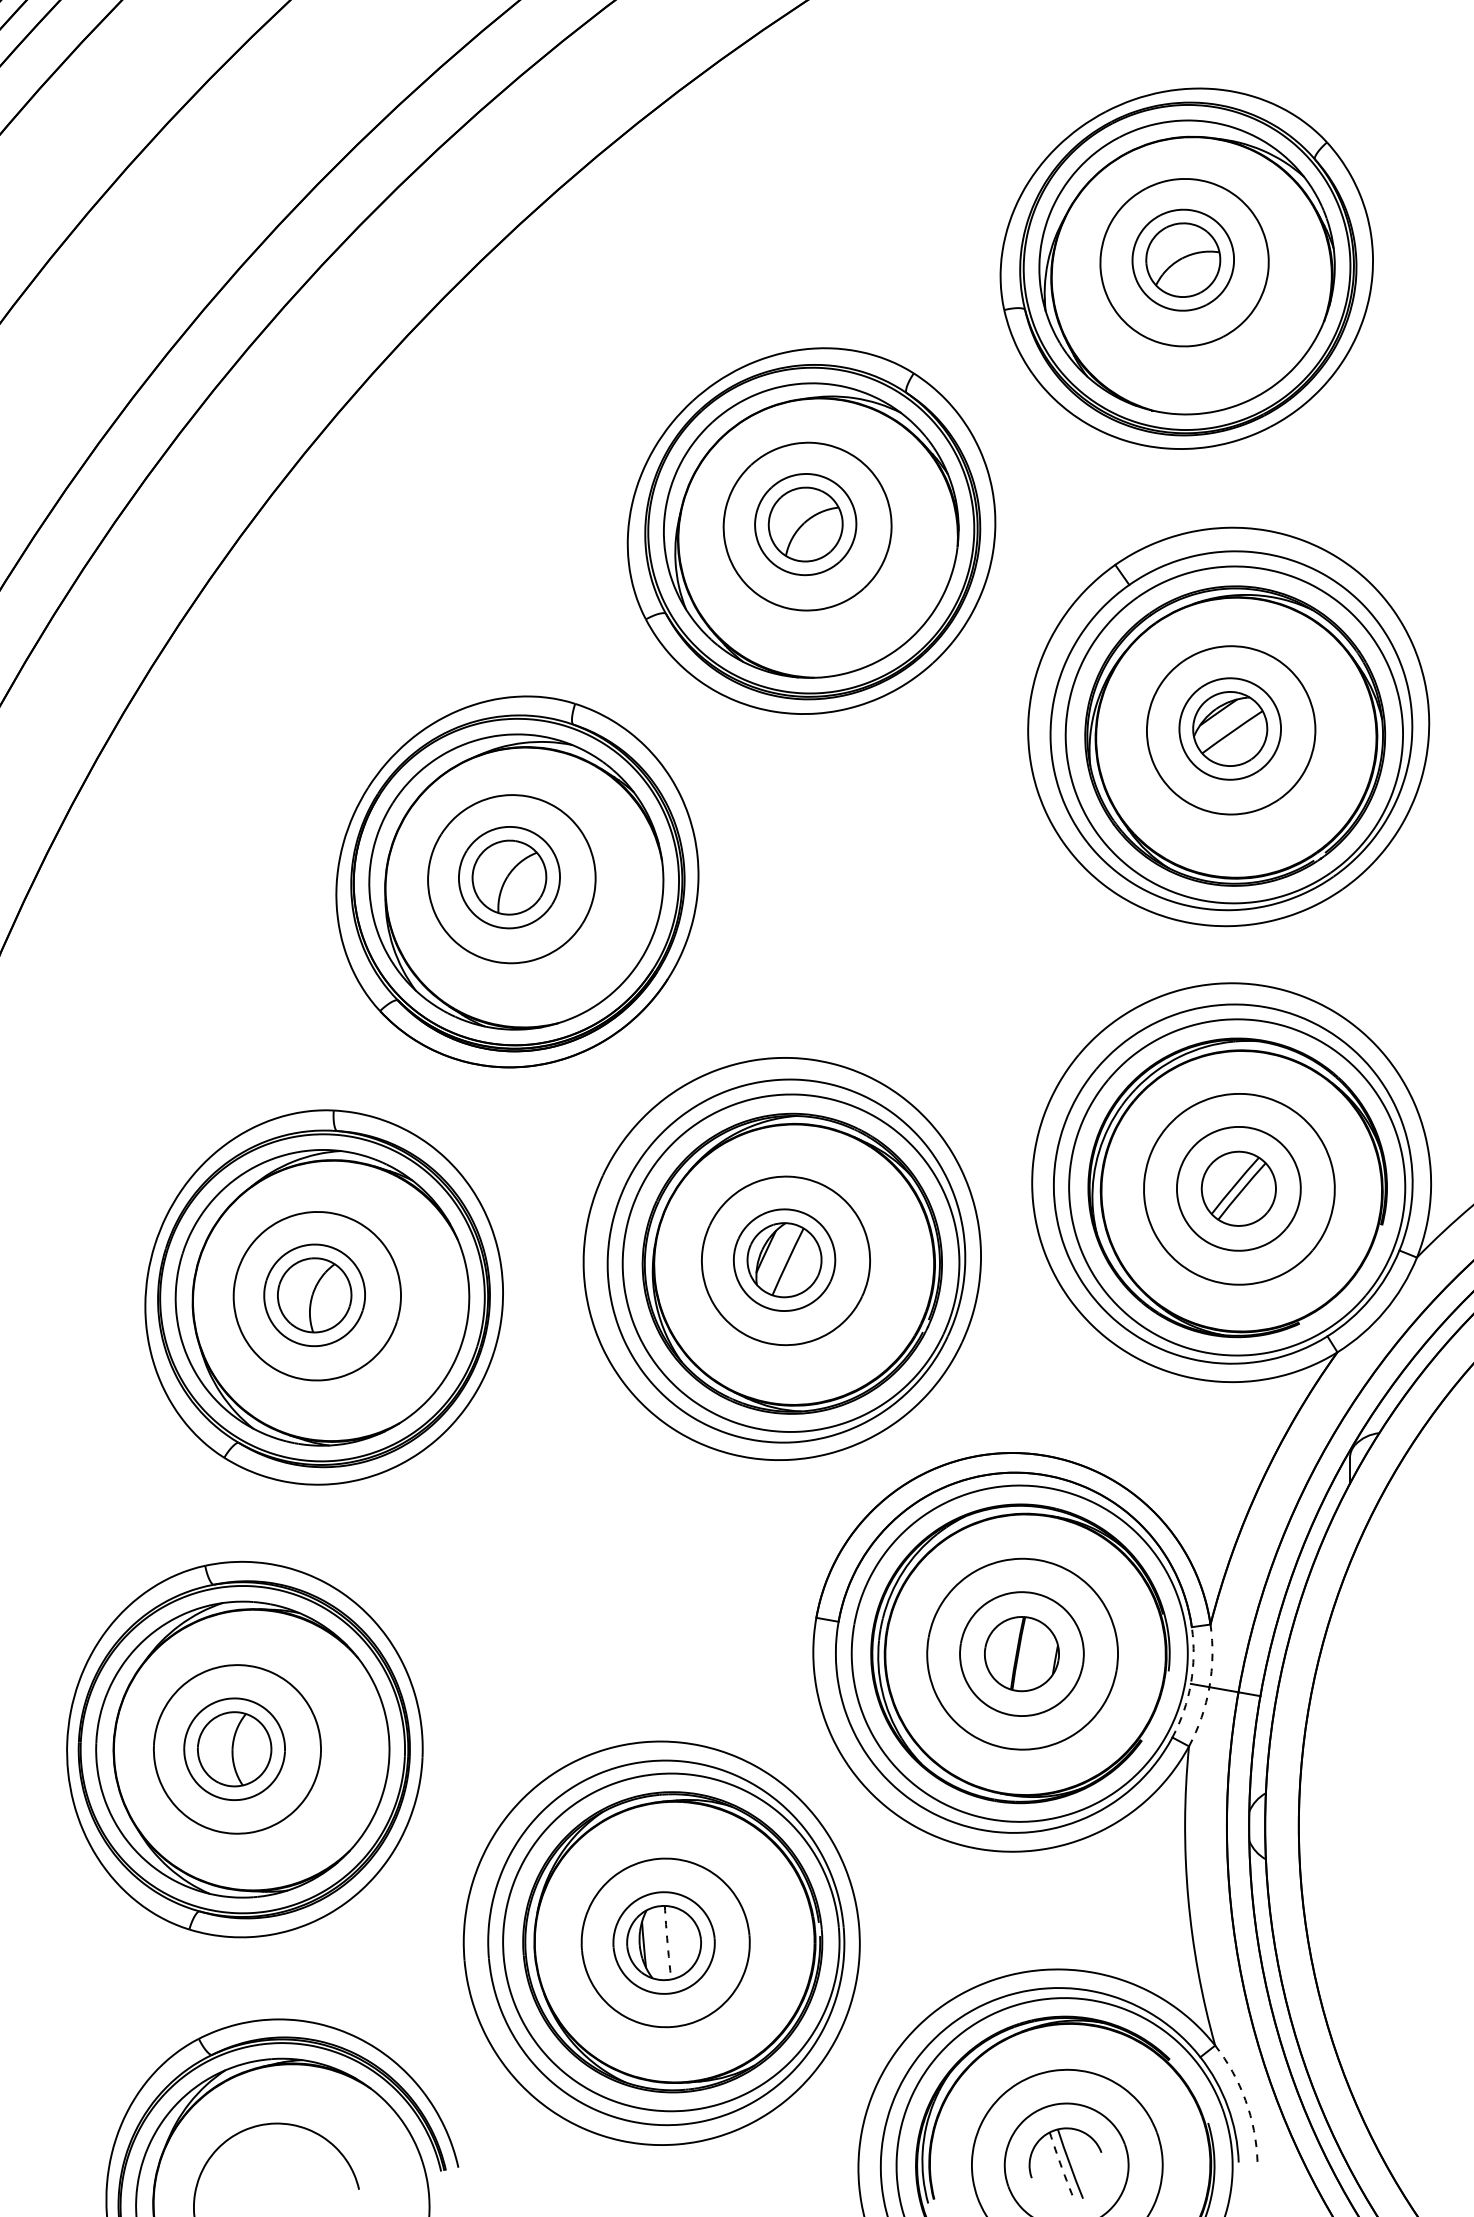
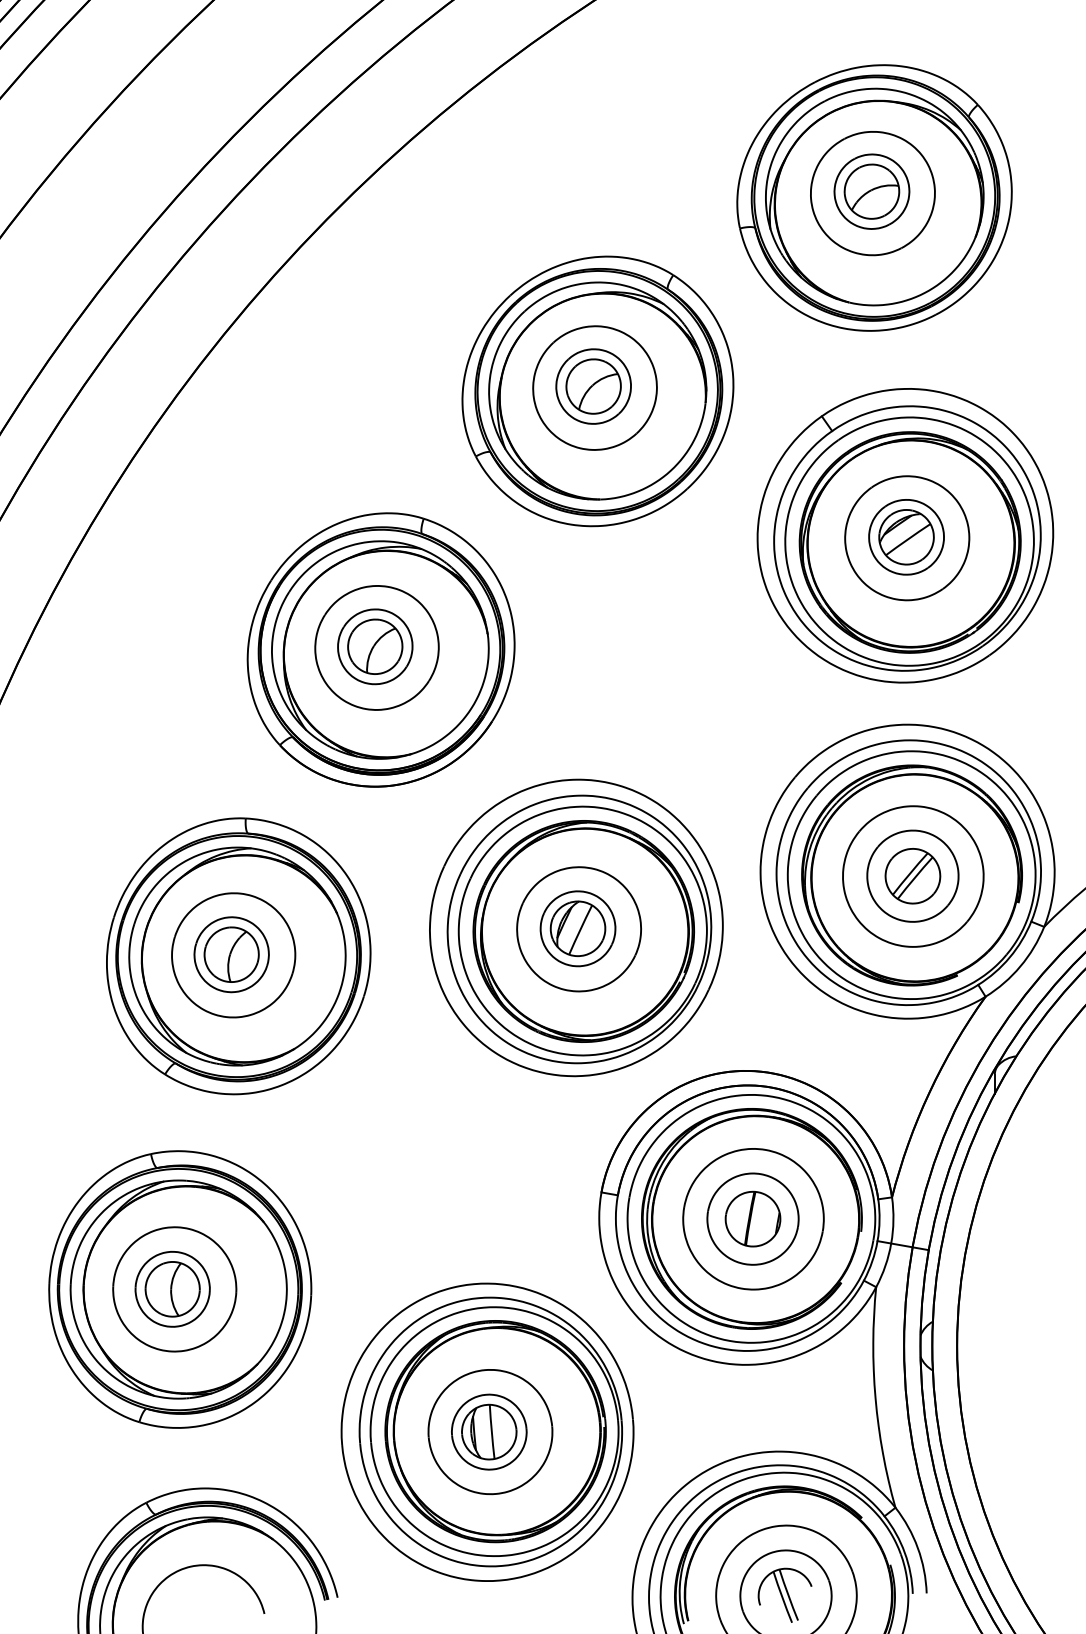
arc: (1190, 1683) -> (877, 1240), dashed -> solid
arc: (1209, 1687) -> (891, 1243), dashed -> solid
arc: (667, 1942) -> (491, 1431), dashed -> solid
arc: (1245, 2100) -> (917, 1548), dashed -> solid
arc: (1061, 2167) -> (782, 1597), dashed -> solid

